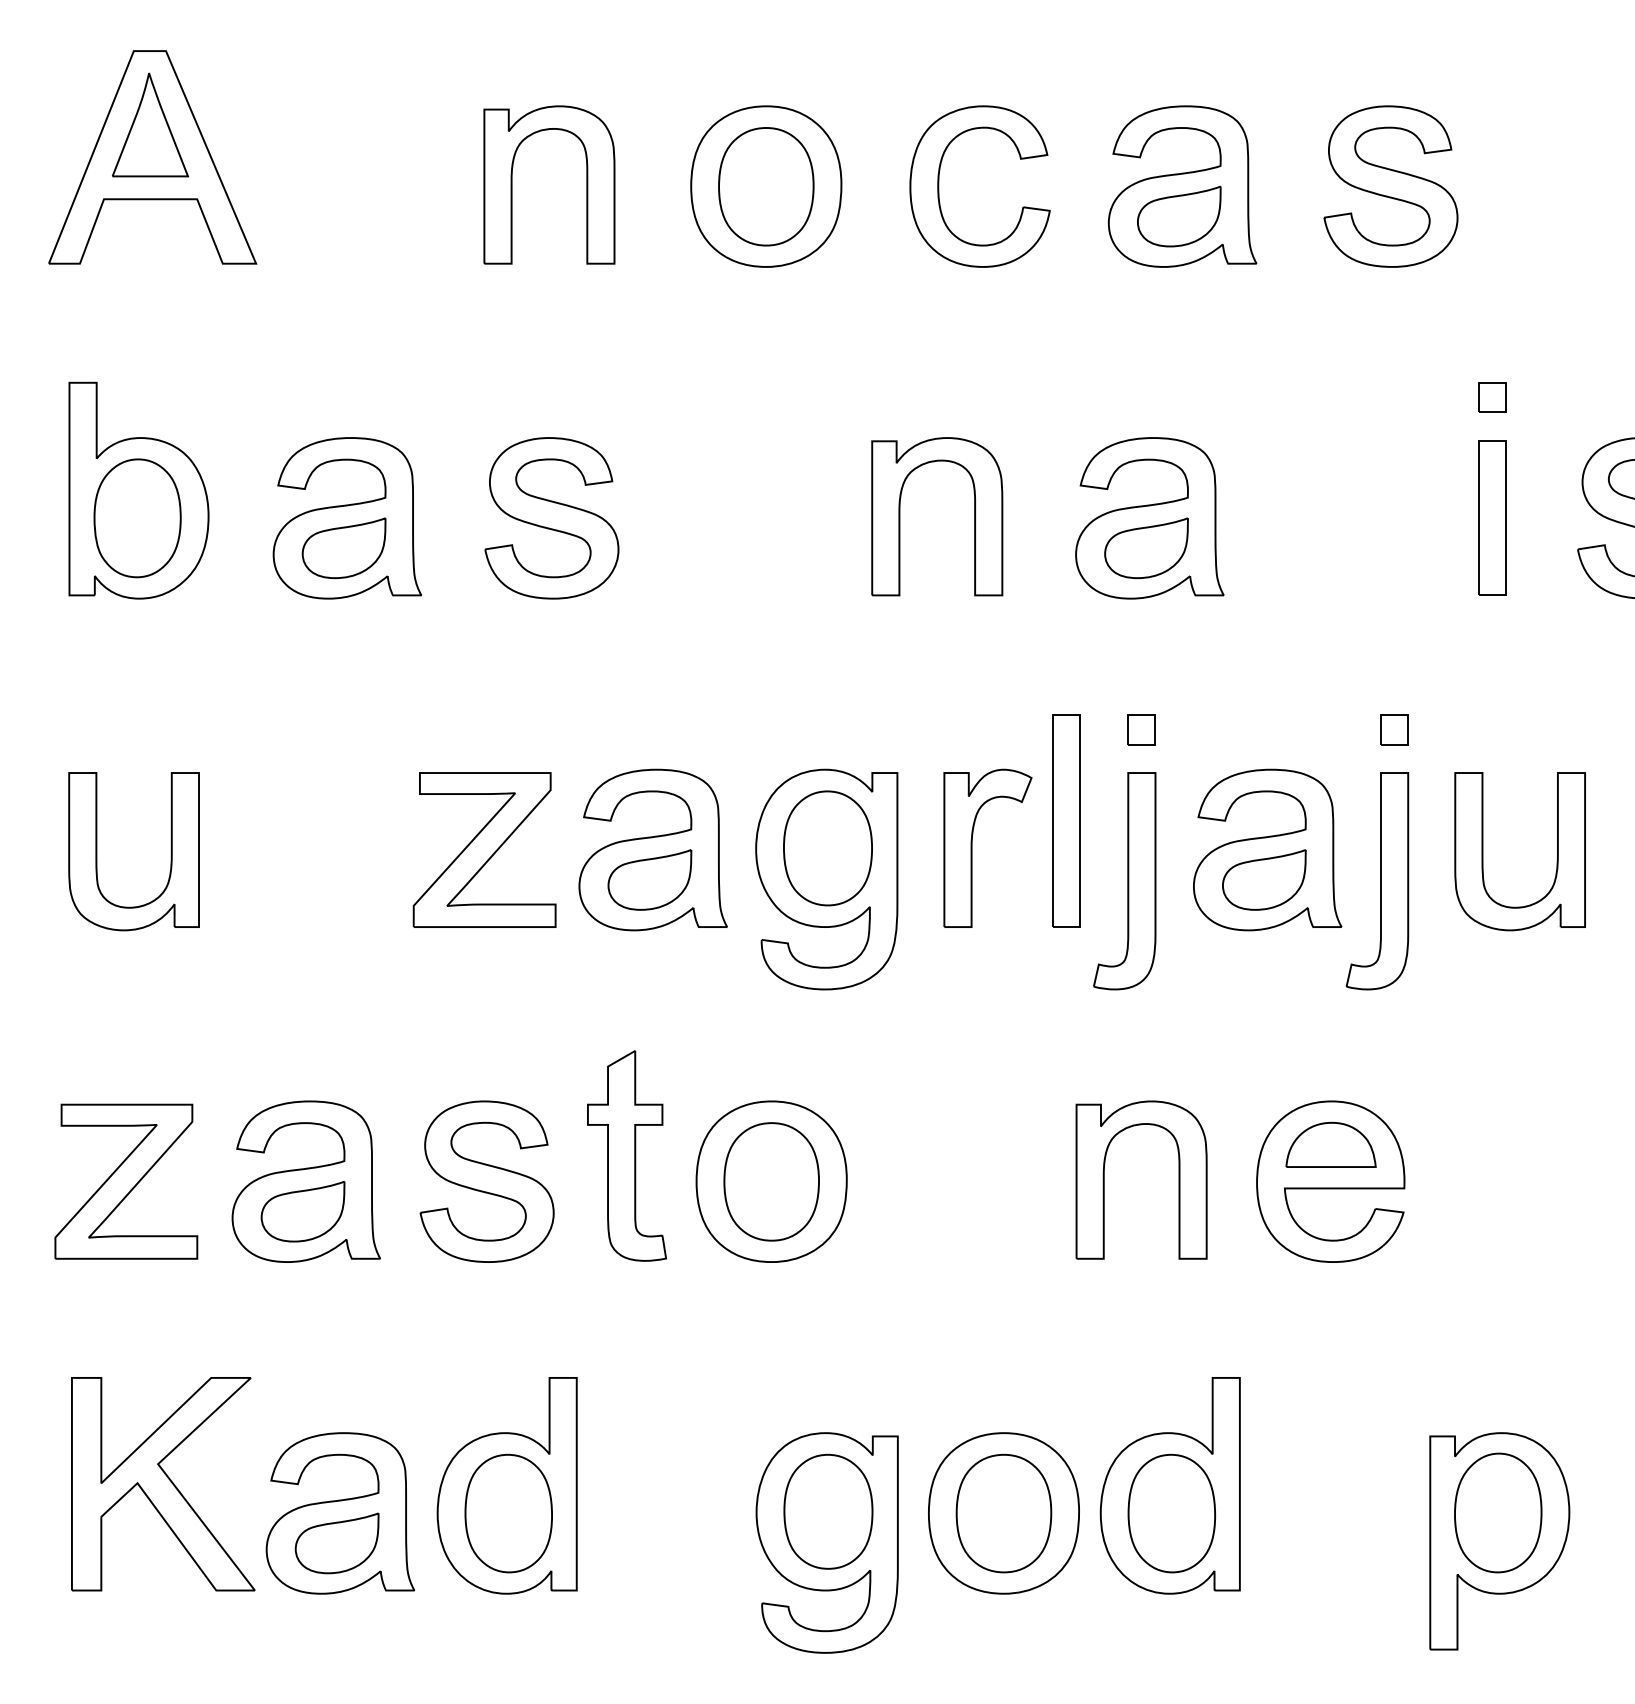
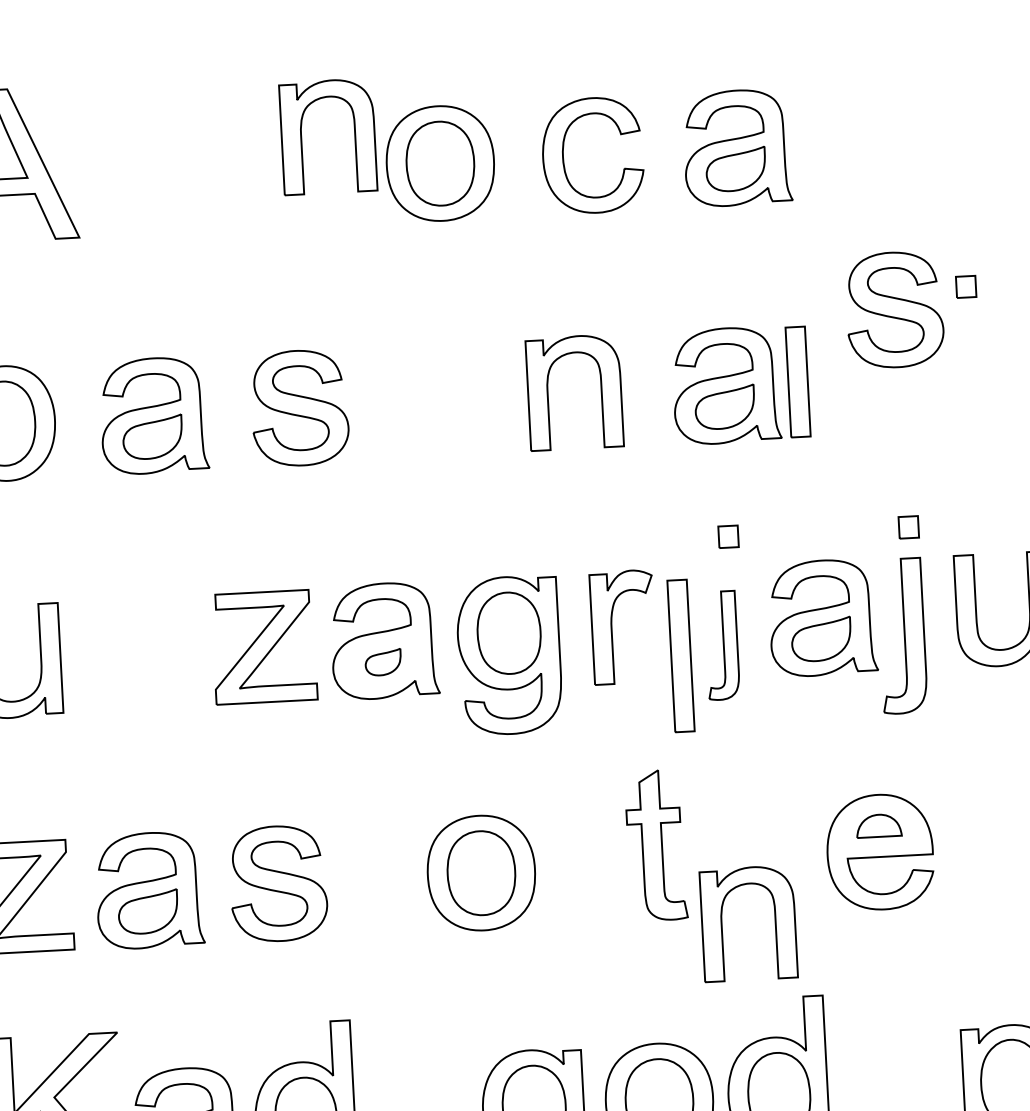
part: (512, 184) -> (301, 137), moved
part: (1390, 186) -> (894, 309), moved
part: (1492, 517) -> (798, 381), moved
part: (1066, 820) -> (680, 655), moved
part: (649, 879) -> (383, 662), size x0.6
part: (1124, 881) -> (721, 645), size x0.7
part: (1330, 1144) -> (878, 825), size x0.7
part: (626, 1155) -> (655, 845), moved
part: (1104, 1179) -> (722, 924), moved

